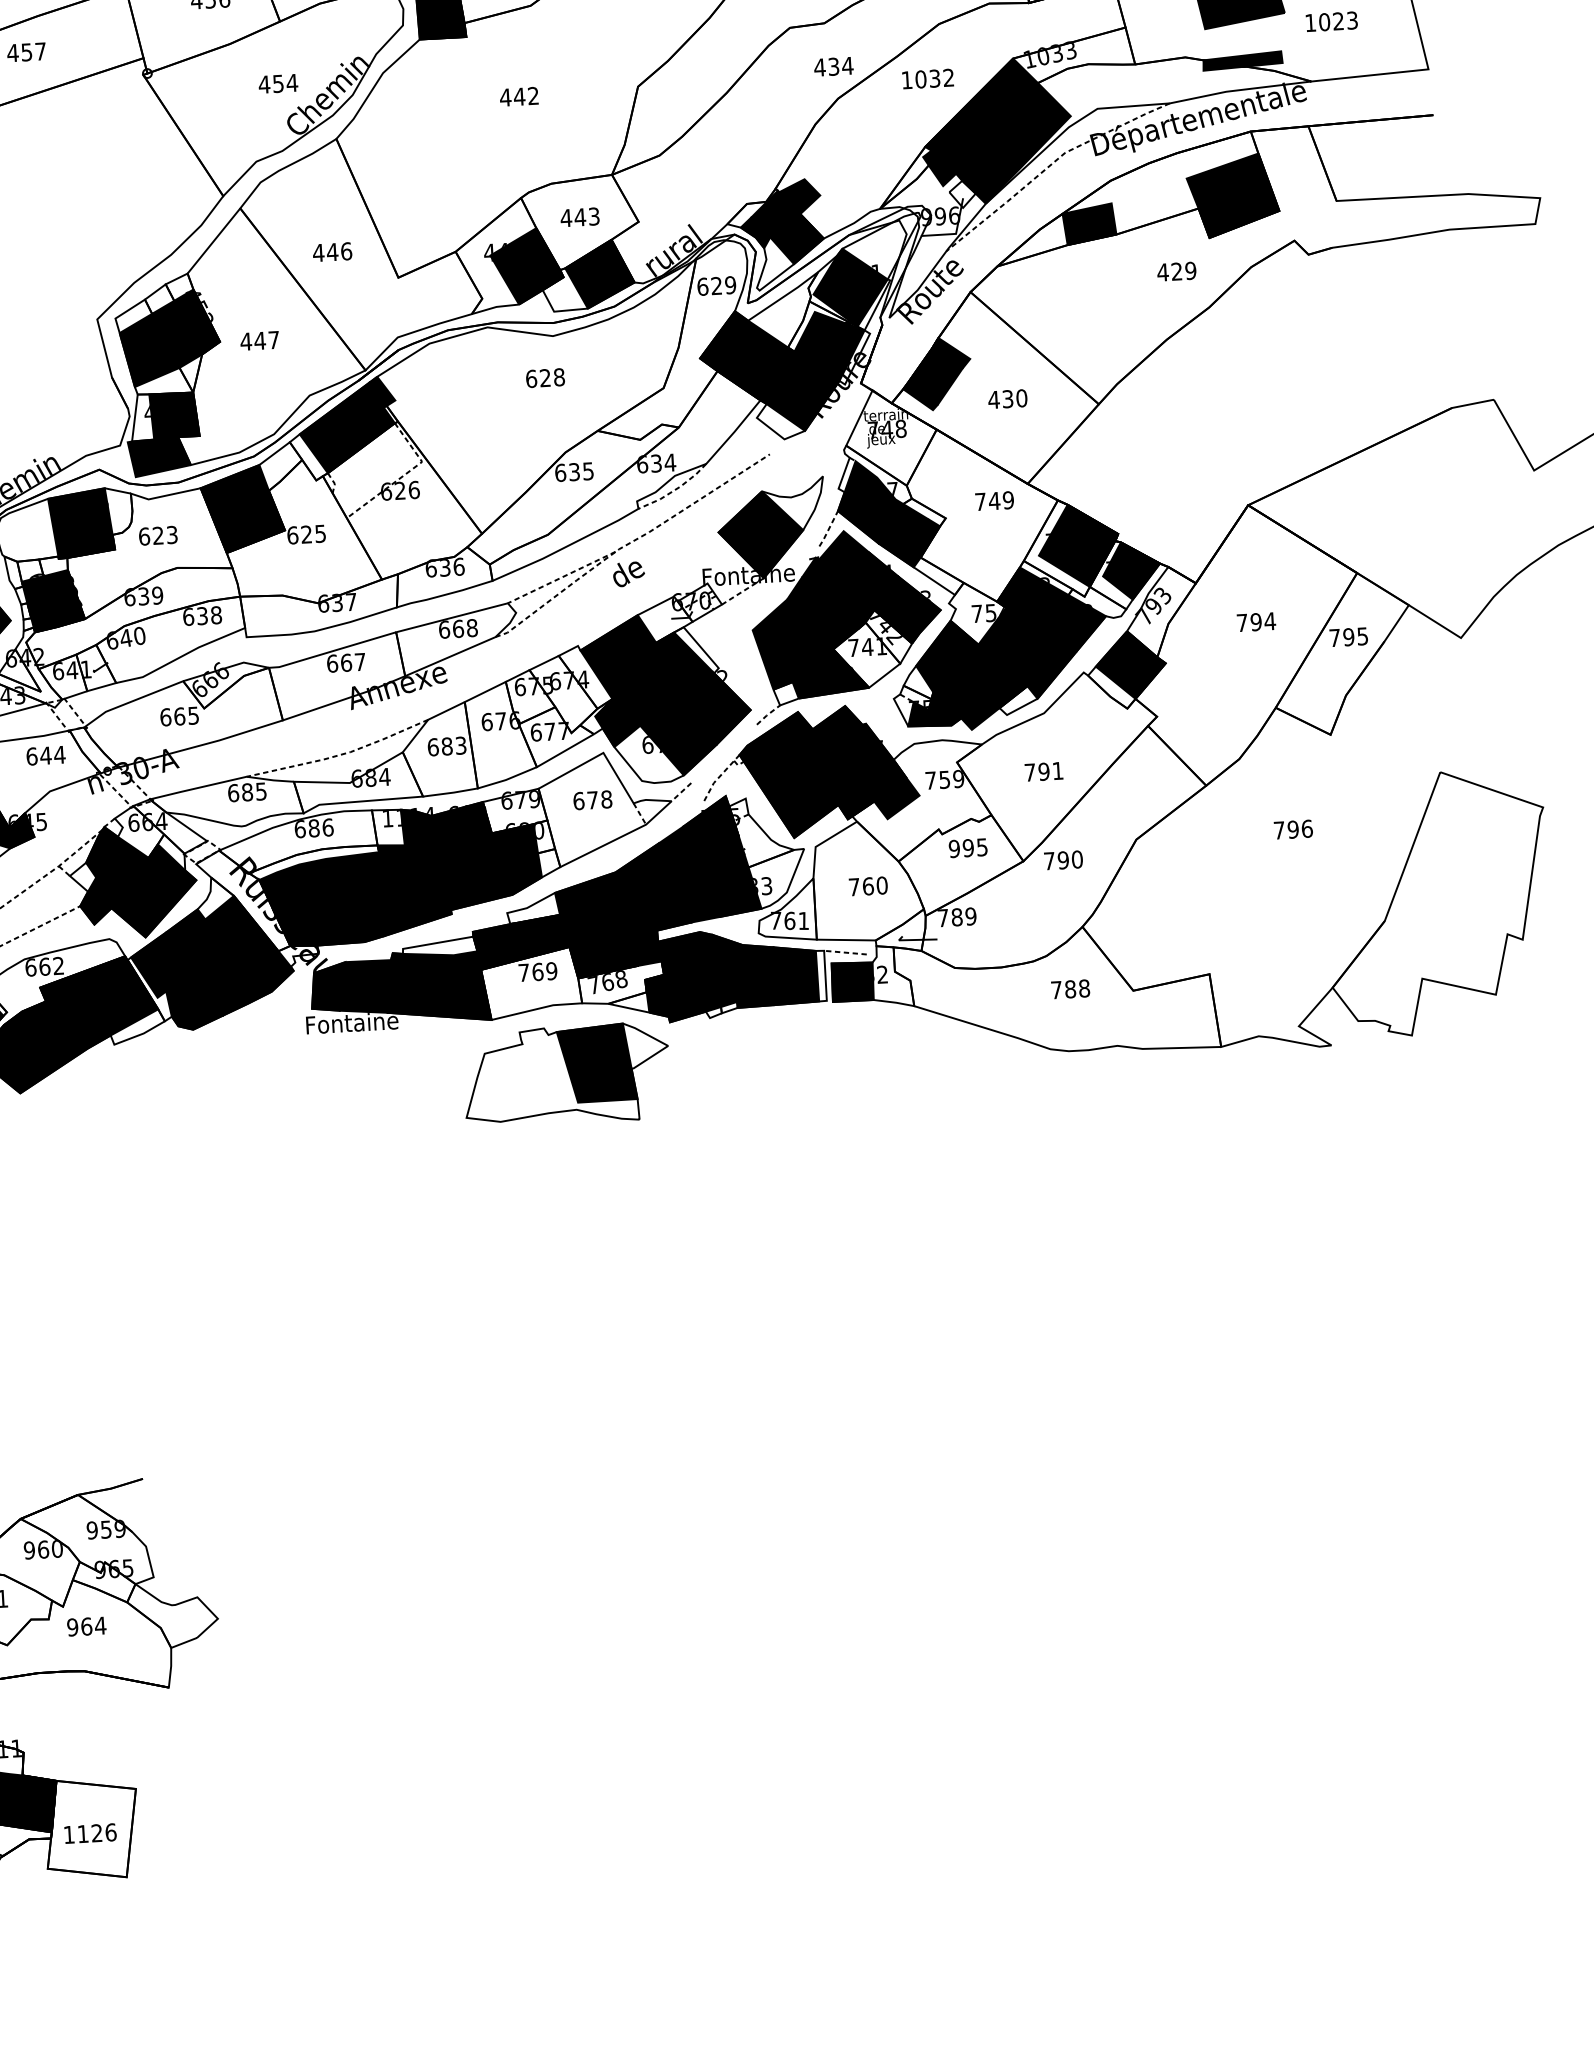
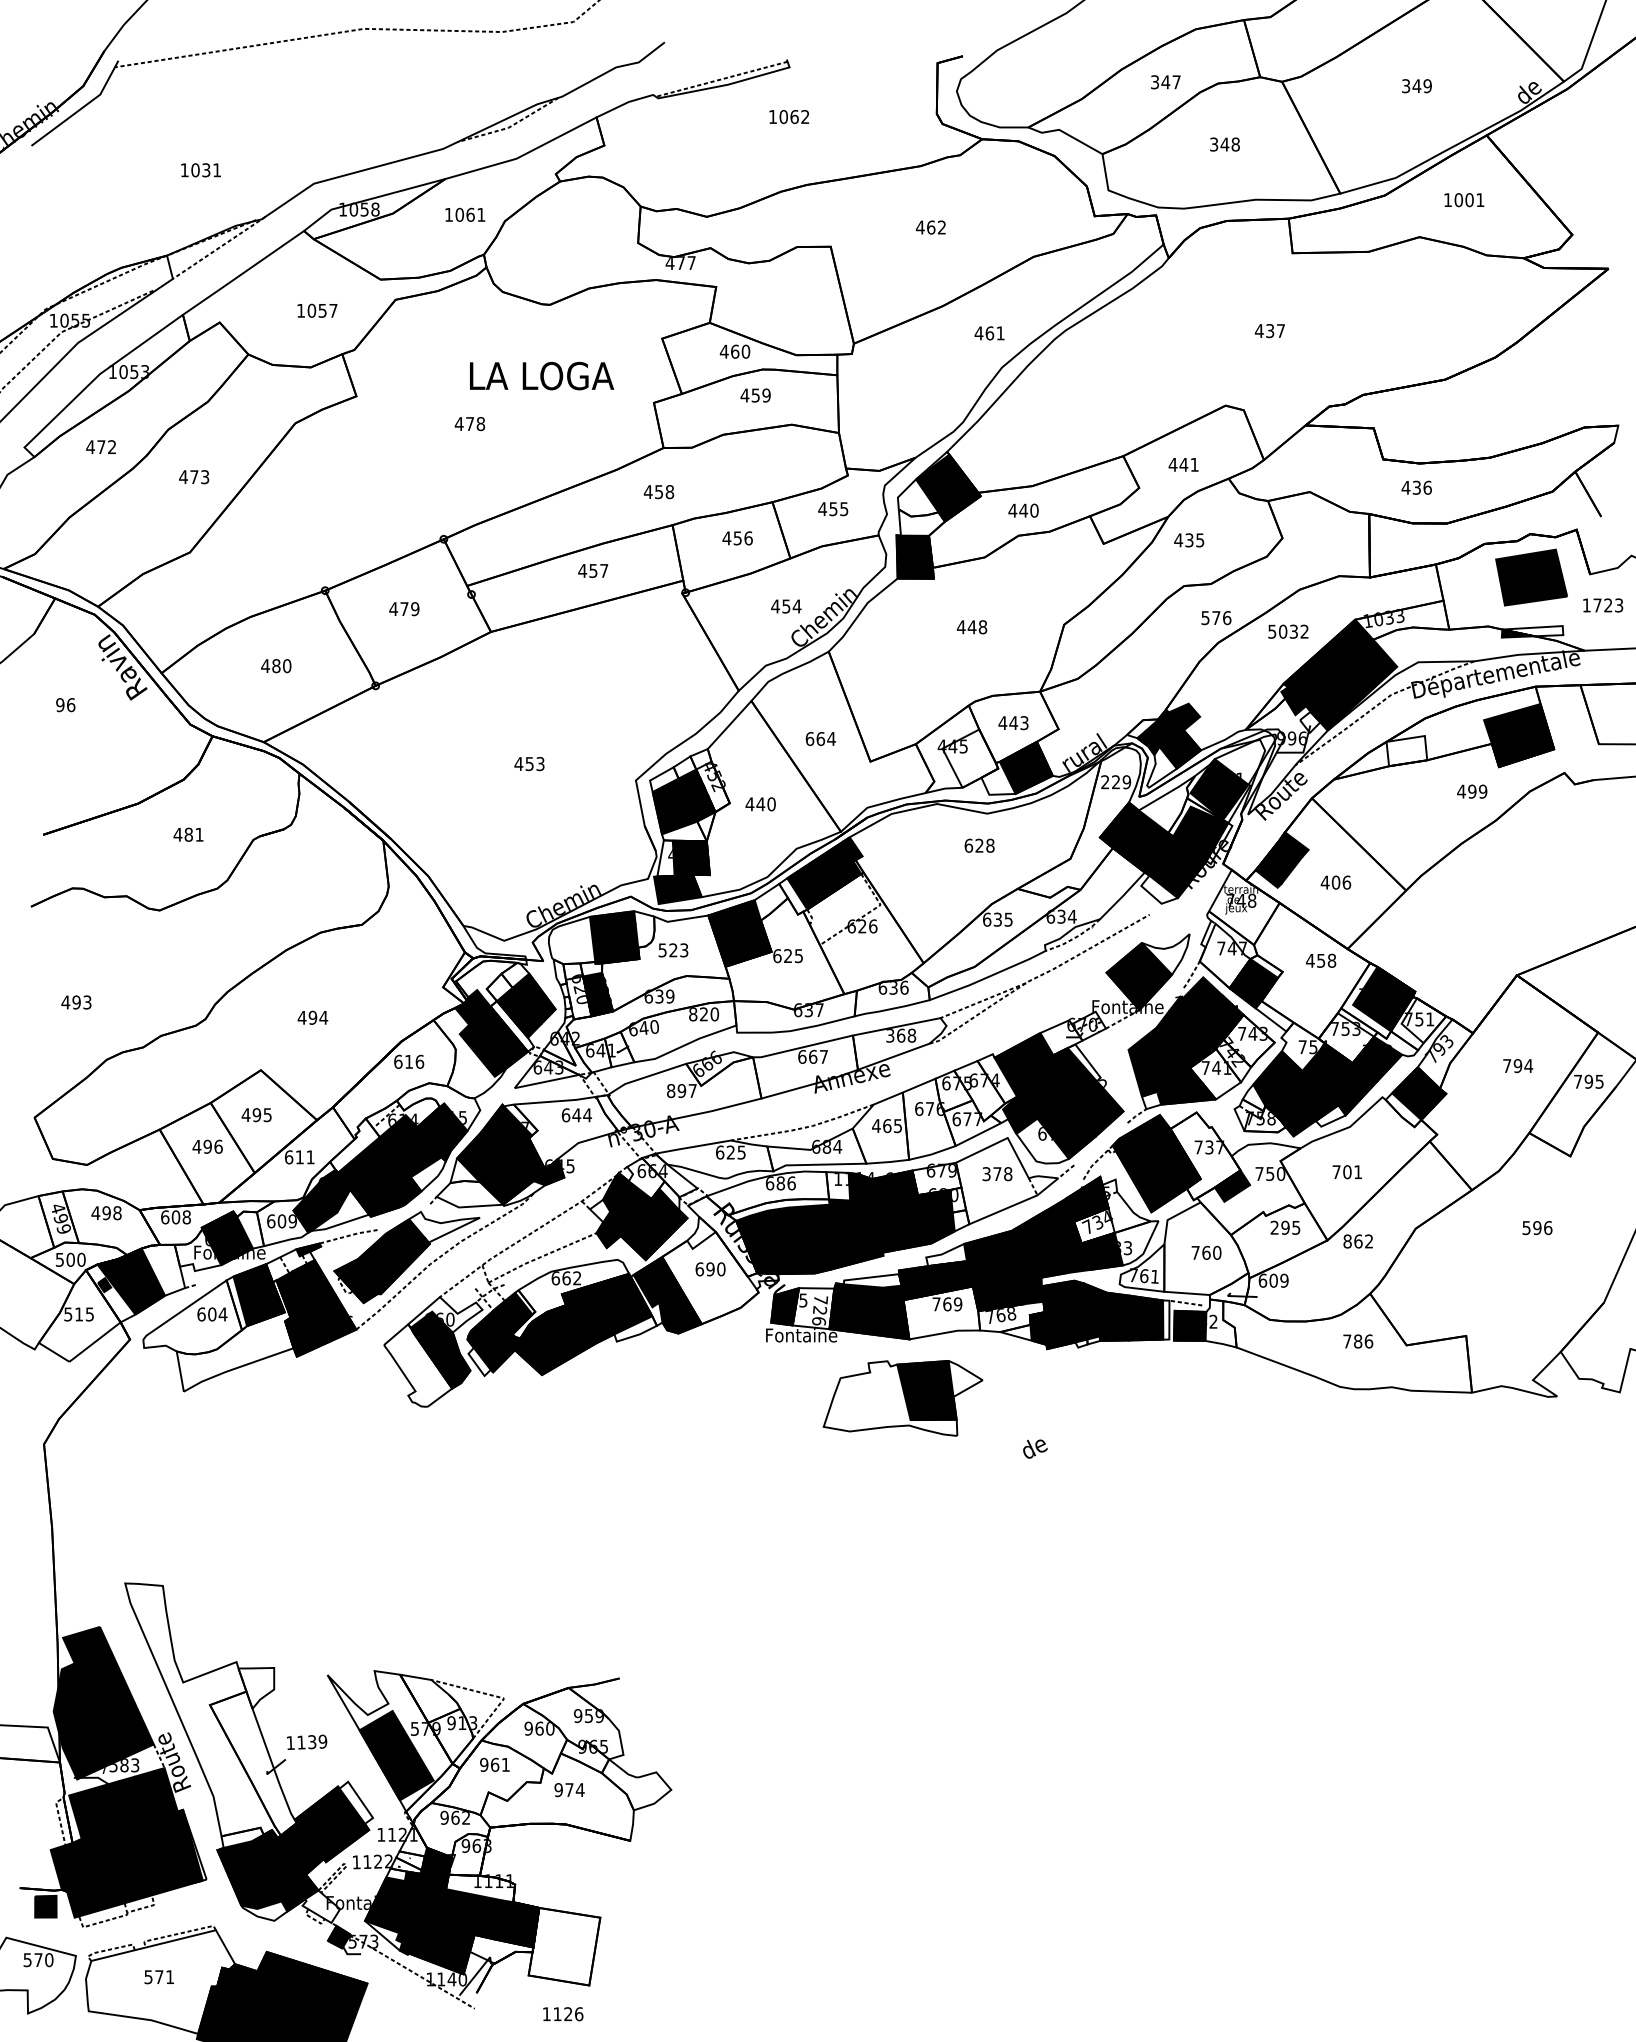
text: (1324, 22) -> (1597, 605), 1023 -> 1723
fill: (1242, 60) -> (1532, 631), removed
text: (834, 67) -> (1216, 618), 434 -> 576
text: (907, 79) -> (1272, 631), 1032 -> 5032
text: (532, 96) -> (982, 627), 442 -> 448
fill: (1089, 224) -> (1406, 751), removed
text: (332, 252) -> (820, 739), 446 -> 664
fill: (527, 266) -> (970, 758), removed
text: (1177, 271) -> (1472, 791), 429 -> 499
text: (703, 287) -> (1105, 782), 629 -> 229
fill: (196, 321) -> (712, 786), removed
text: (273, 340) -> (771, 804), 447 -> 440
text: (1014, 398) -> (1341, 882), 430 -> 406
text: (993, 500) -> (1320, 960), 749 -> 458
fill: (869, 501) -> (1224, 955), removed
text: (144, 536) -> (662, 950), 623 -> 523
fill: (1130, 570) -> (1423, 1020), removed
text: (629, 573) -> (1035, 1448), moved
fill: (1032, 599) -> (1346, 1038), removed
fill: (39, 603) -> (578, 997), removed
fill: (906, 609) -> (1248, 1040), removed
text: (203, 616) -> (704, 1014), 638 -> 820
text: (444, 629) -> (890, 1035), 668 -> 368
fill: (933, 708) -> (1264, 1118), removed
text: (179, 717) -> (681, 1091), 665 -> 897
text: (447, 747) -> (887, 1126), 683 -> 465
fill: (859, 762) -> (1205, 1156), removed
text: (1044, 772) -> (1347, 1172), 791 -> 701
text: (957, 778) -> (1280, 1173), 759 -> 750
text: (246, 792) -> (730, 1152), 685 -> 625
text: (578, 801) -> (986, 1174), 678 -> 378
text: (1279, 831) -> (1526, 1228), 796 -> 596
text: (954, 848) -> (1274, 1227), 995 -> 295
fill: (721, 859) -> (1094, 1225), removed
text: (1063, 860) -> (1358, 1241), 790 -> 862
text: (949, 917) -> (1267, 1280), 789 -> 609
fill: (230, 956) -> (710, 1278), removed
fill: (365, 987) -> (813, 1308), removed
text: (1083, 988) -> (1368, 1341), 788 -> 786
part: (566, 1075) -> (902, 1398), moved
text: (86, 1627) -> (569, 1790), 964 -> 974
text: (90, 1833) -> (563, 2014), moved

